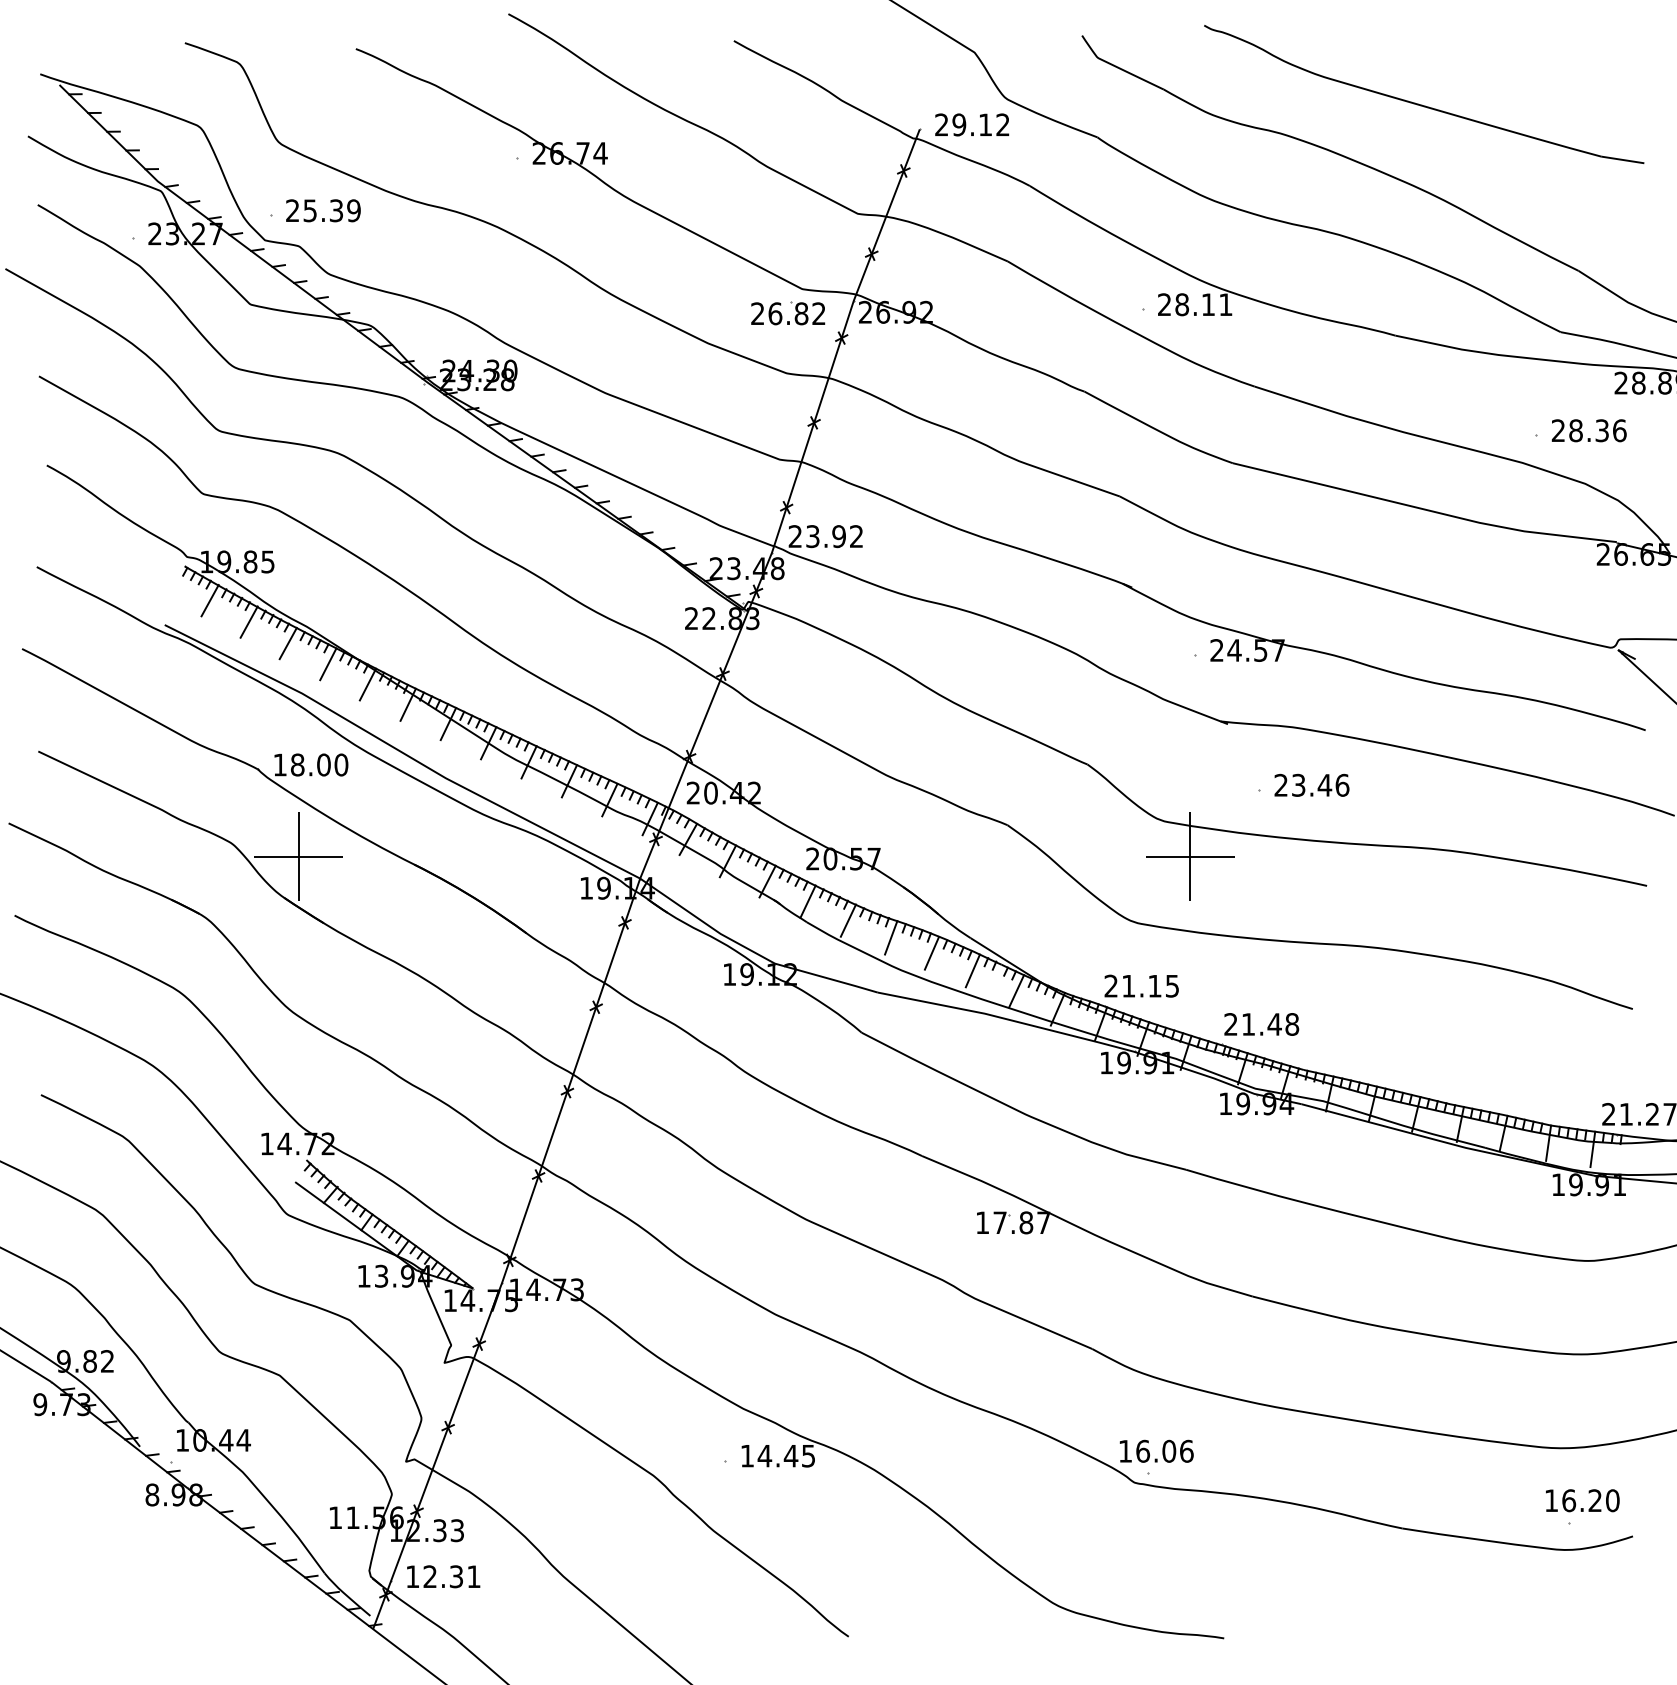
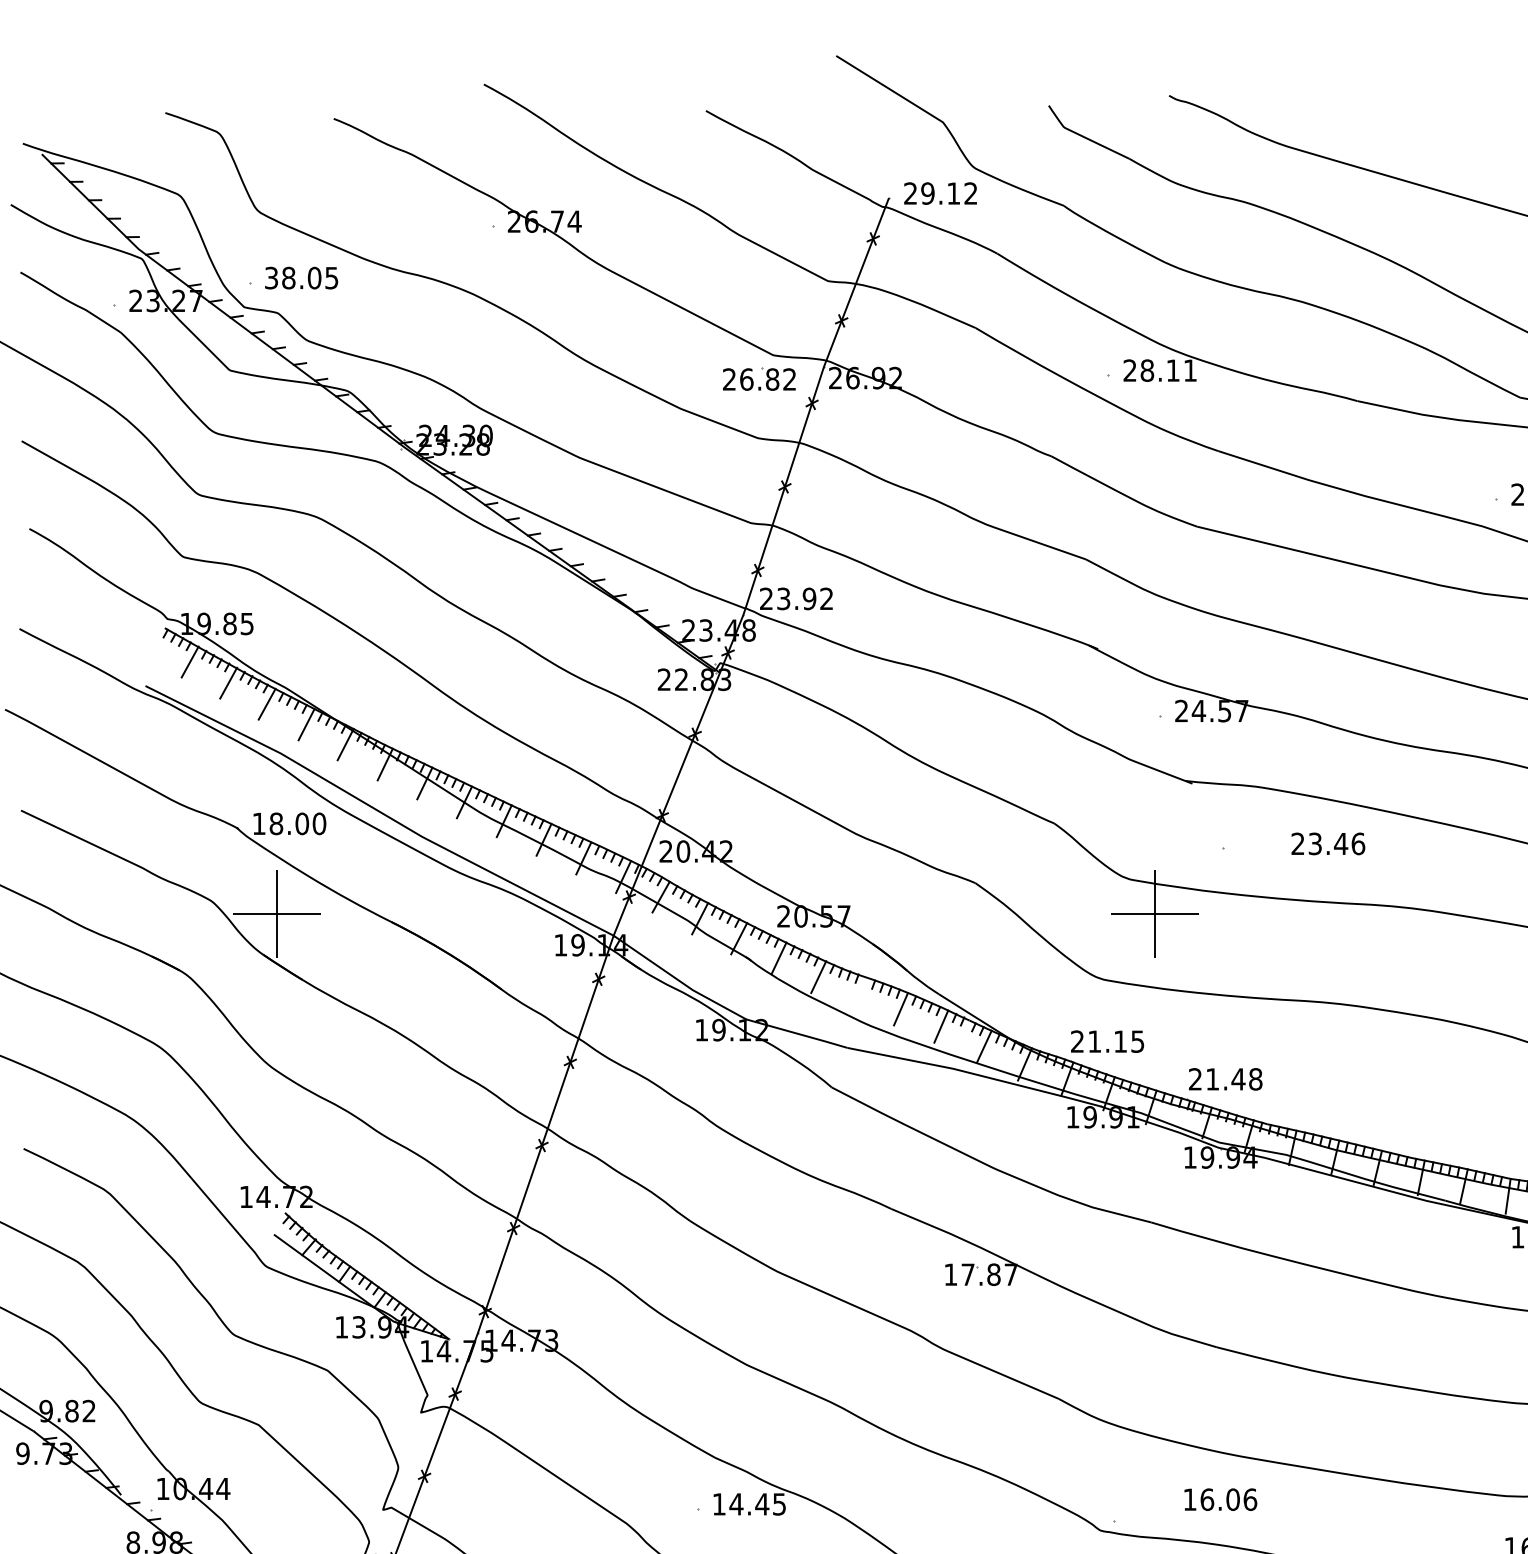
text: (323, 210) -> (301, 277), 25.39 -> 38.05
text: (1311, 784) -> (1327, 843), moved
line: (891, 937) -> (861, 993), removed
text: (1156, 1450) -> (1220, 1498), moved

